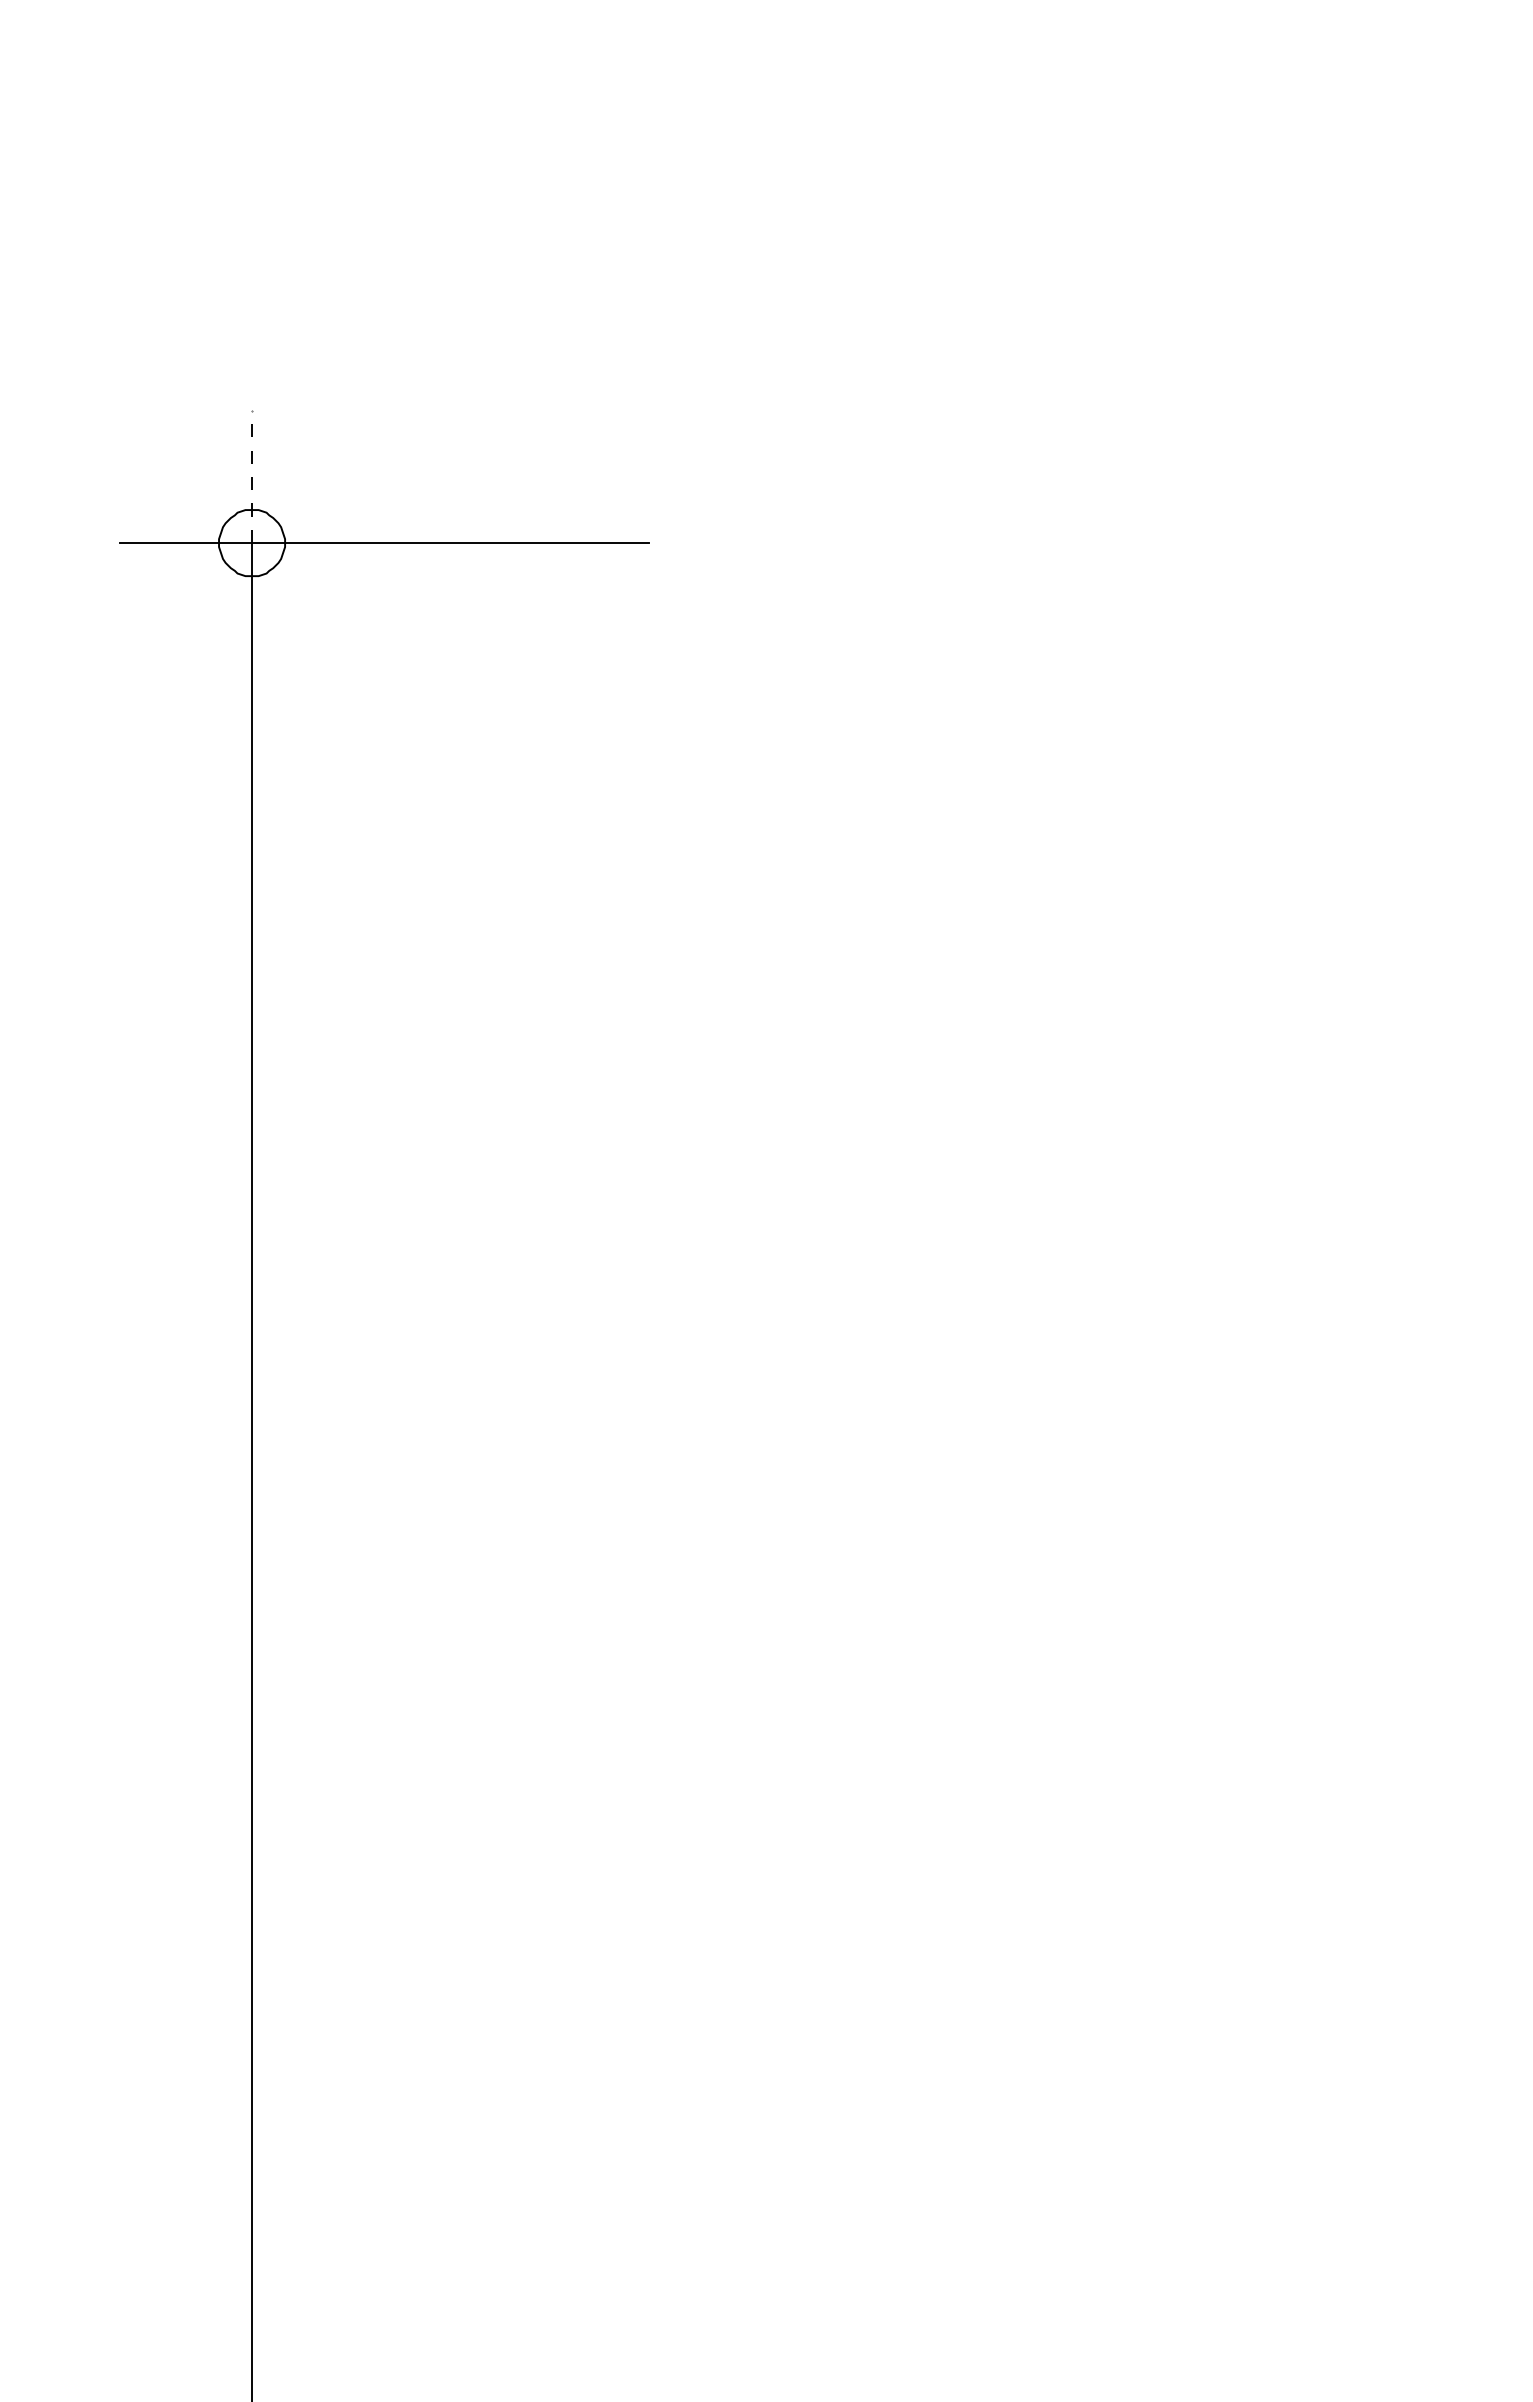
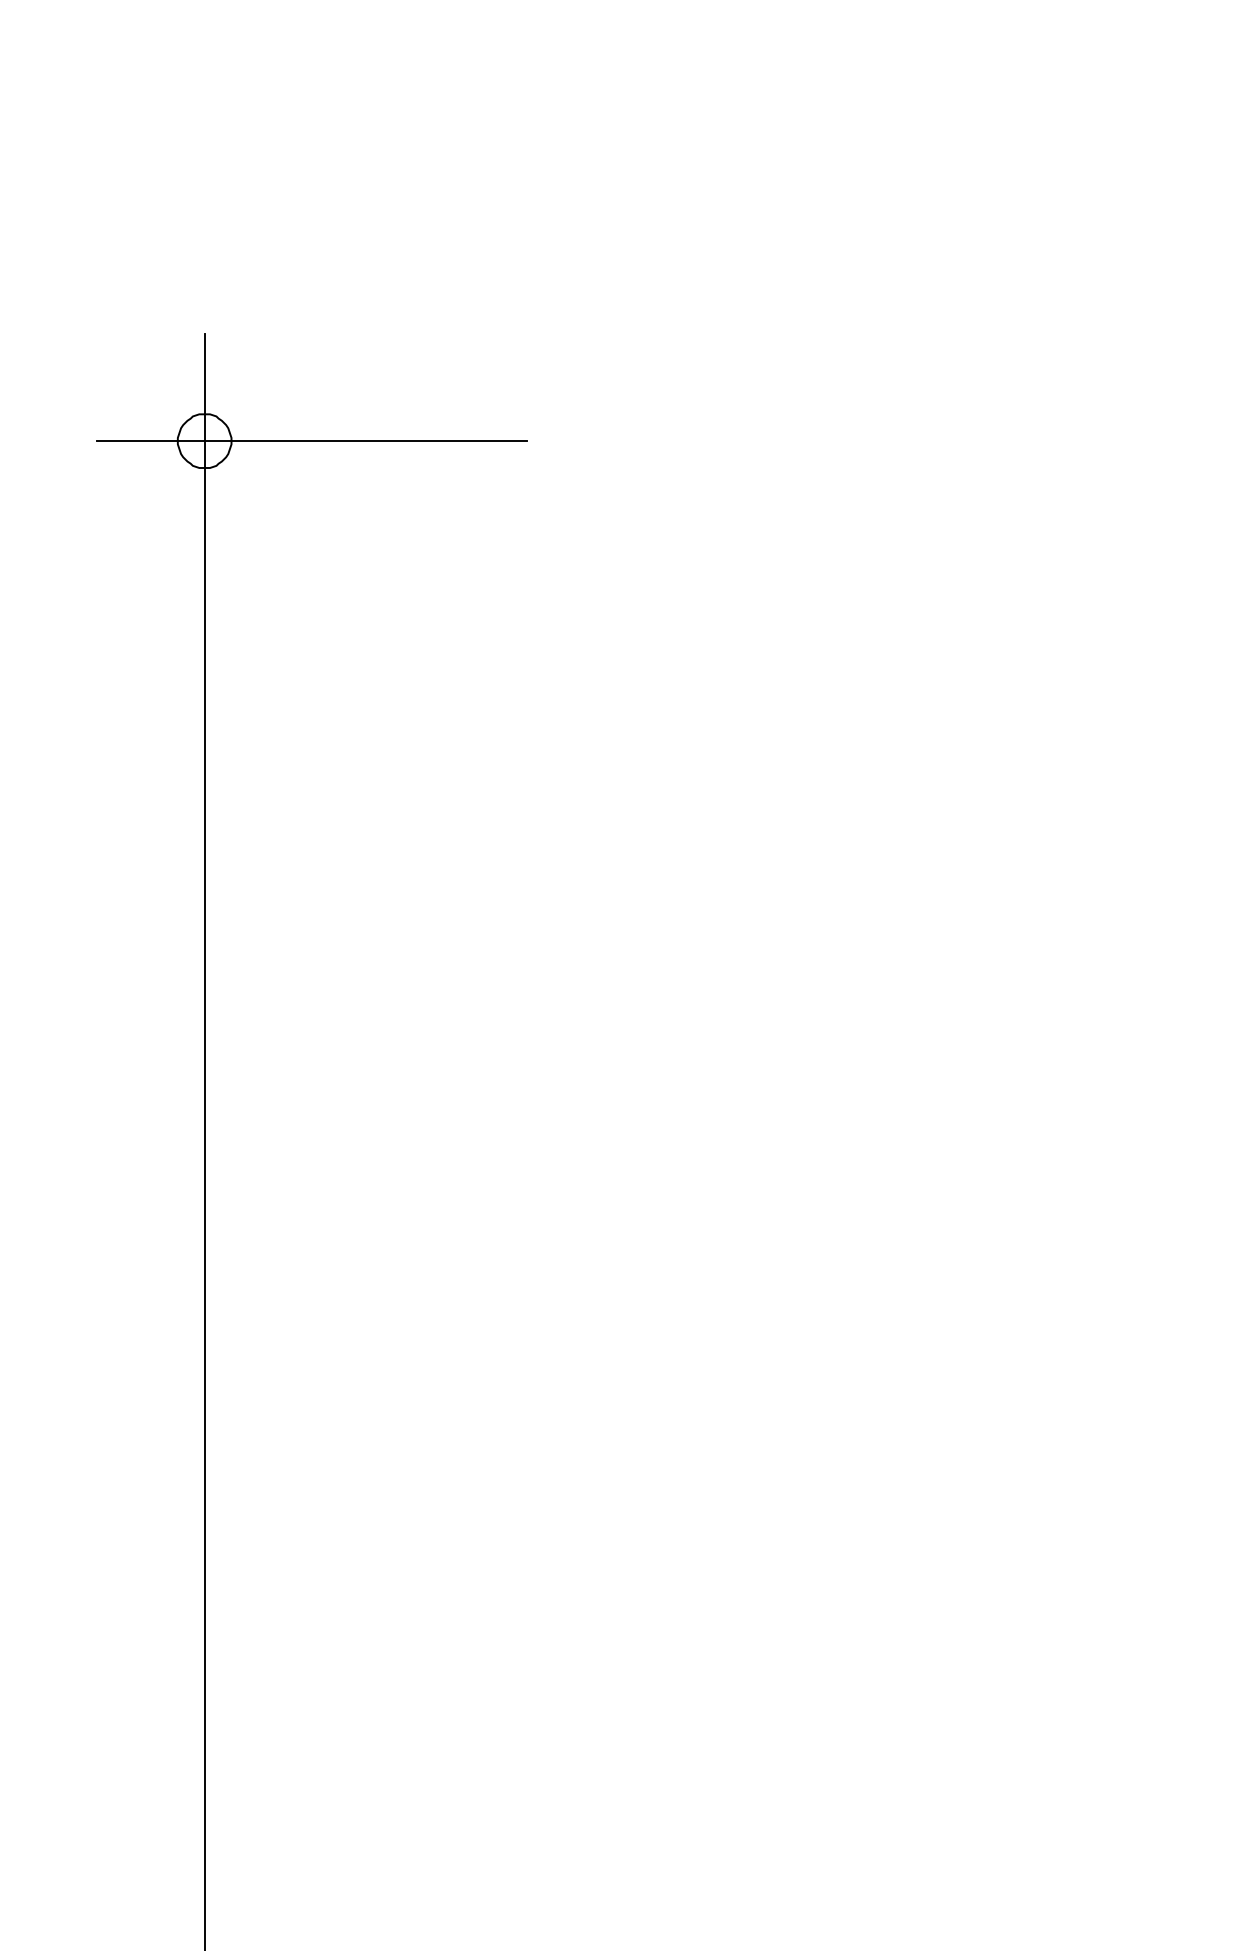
line: (252, 476) -> (205, 387), dashed -> solid

